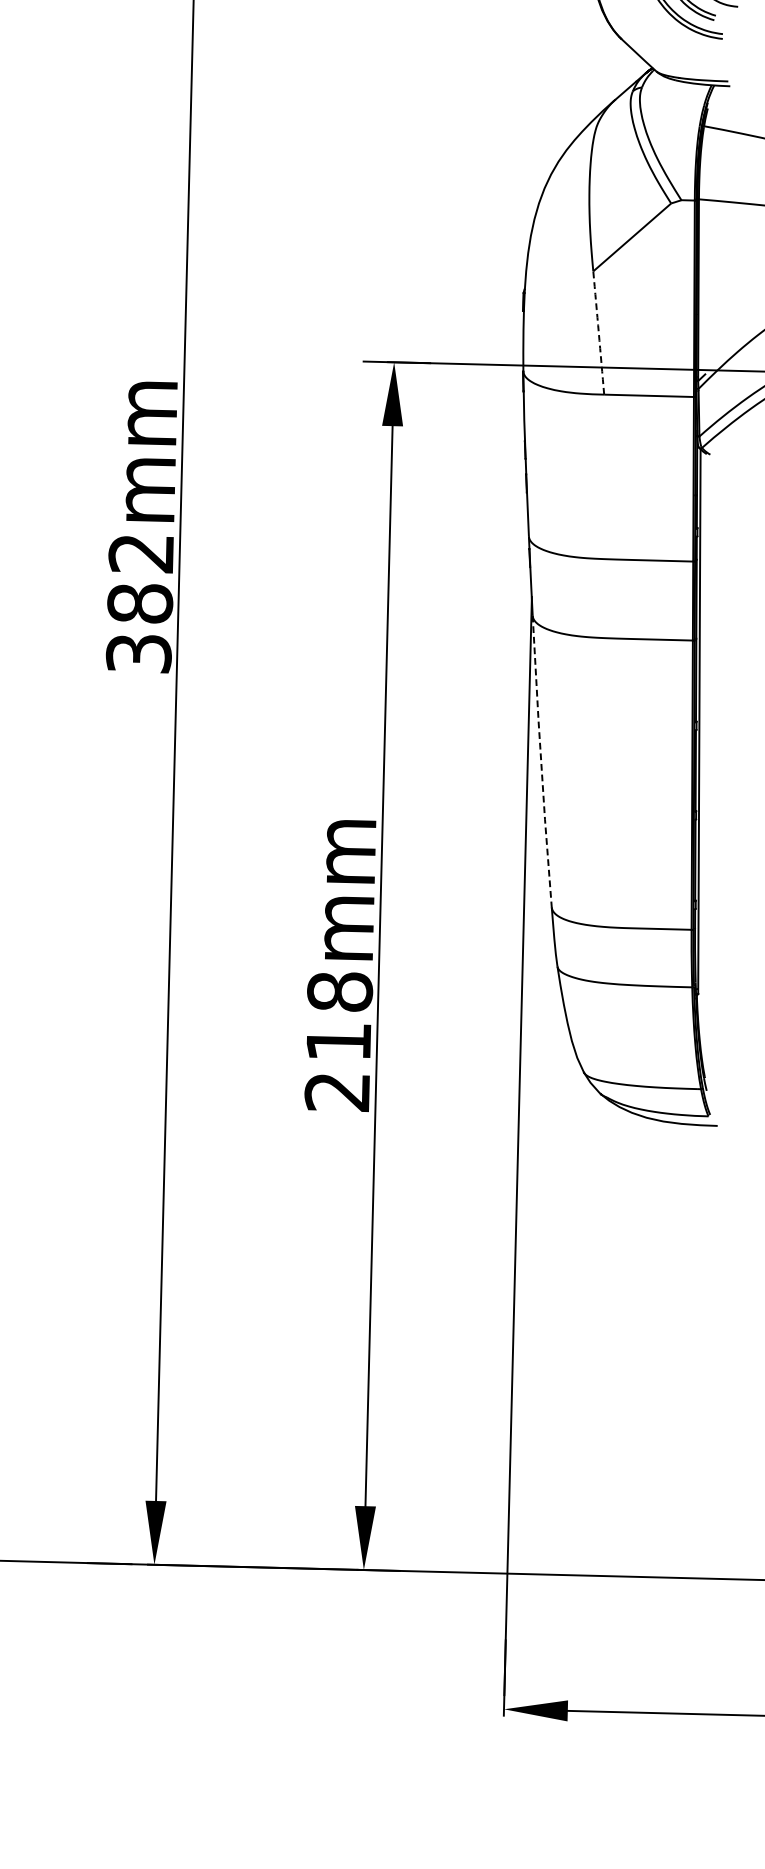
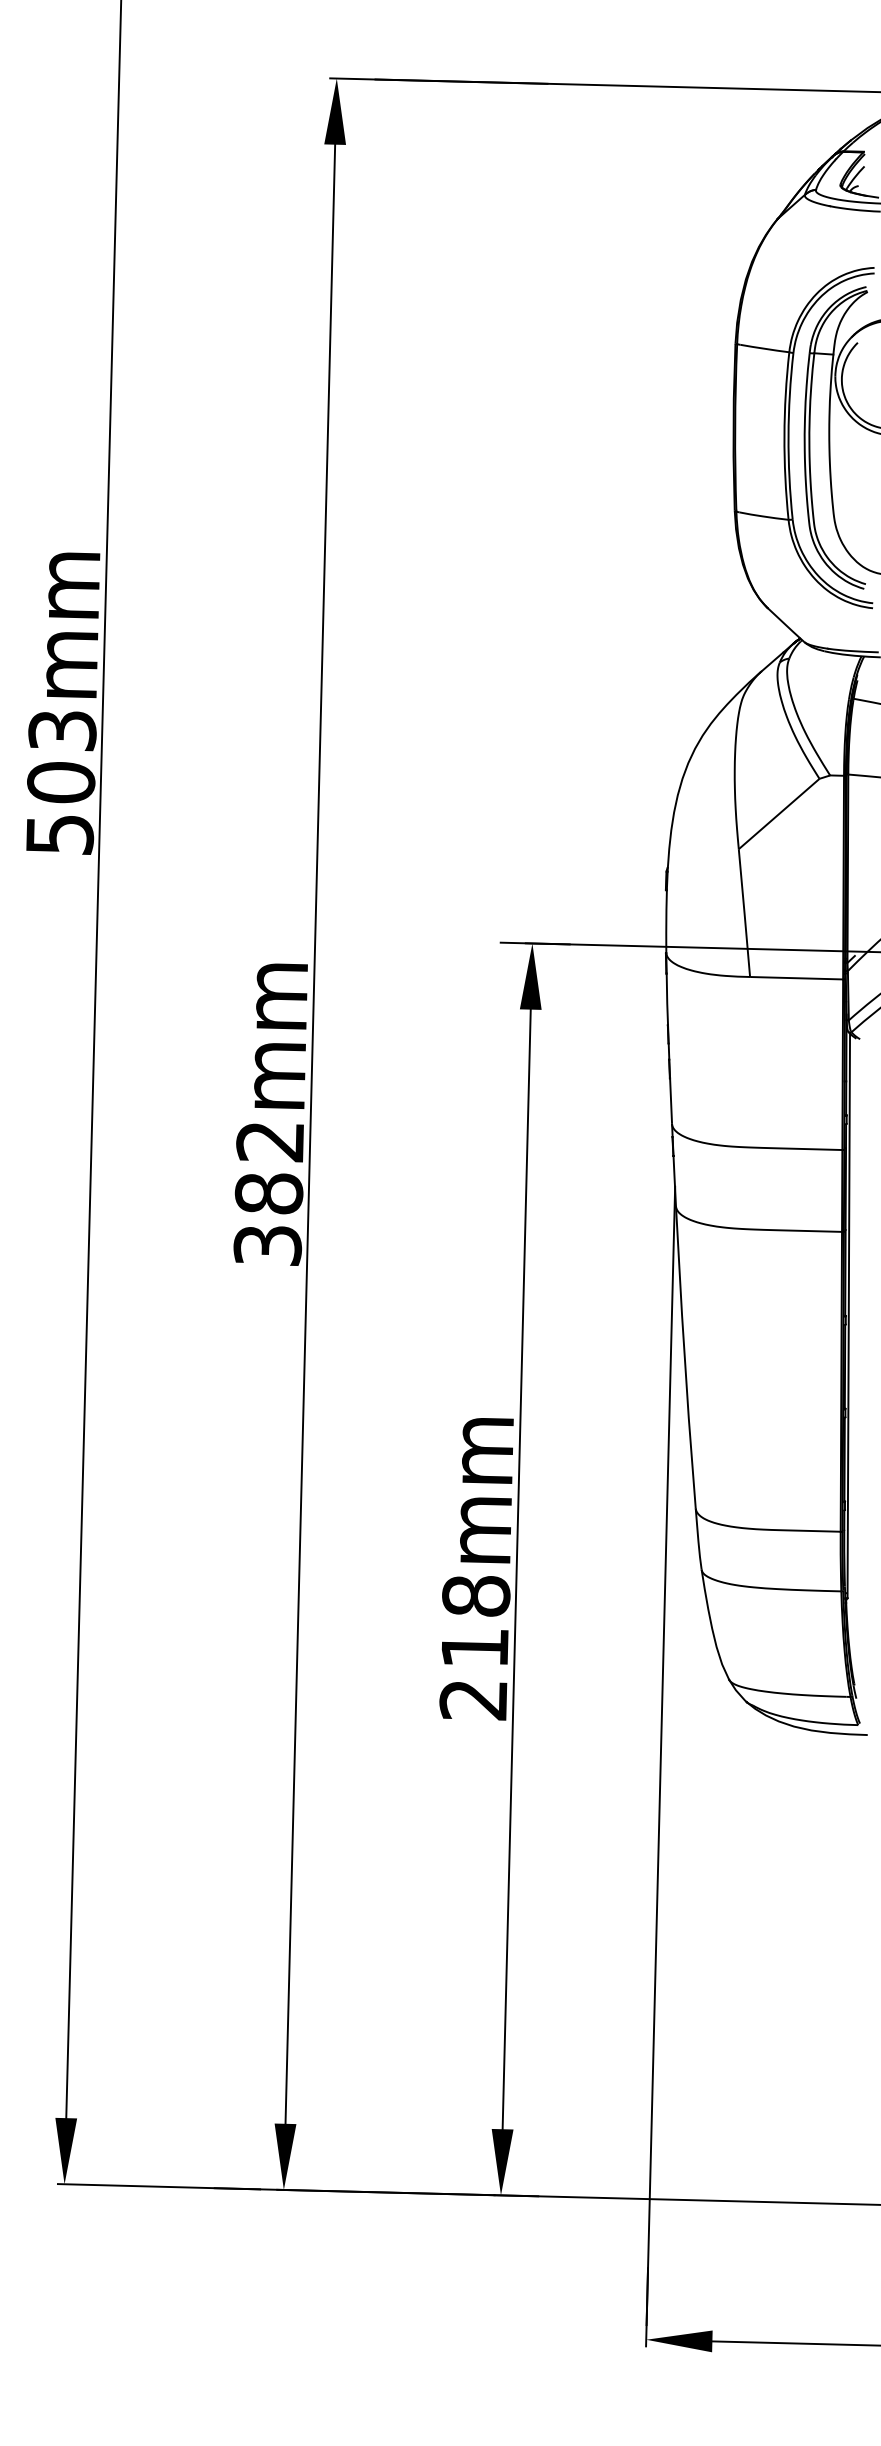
arc: (598, 333) -> (744, 913), dashed -> solid
line: (540, 761) -> (684, 1357), dashed -> solid

